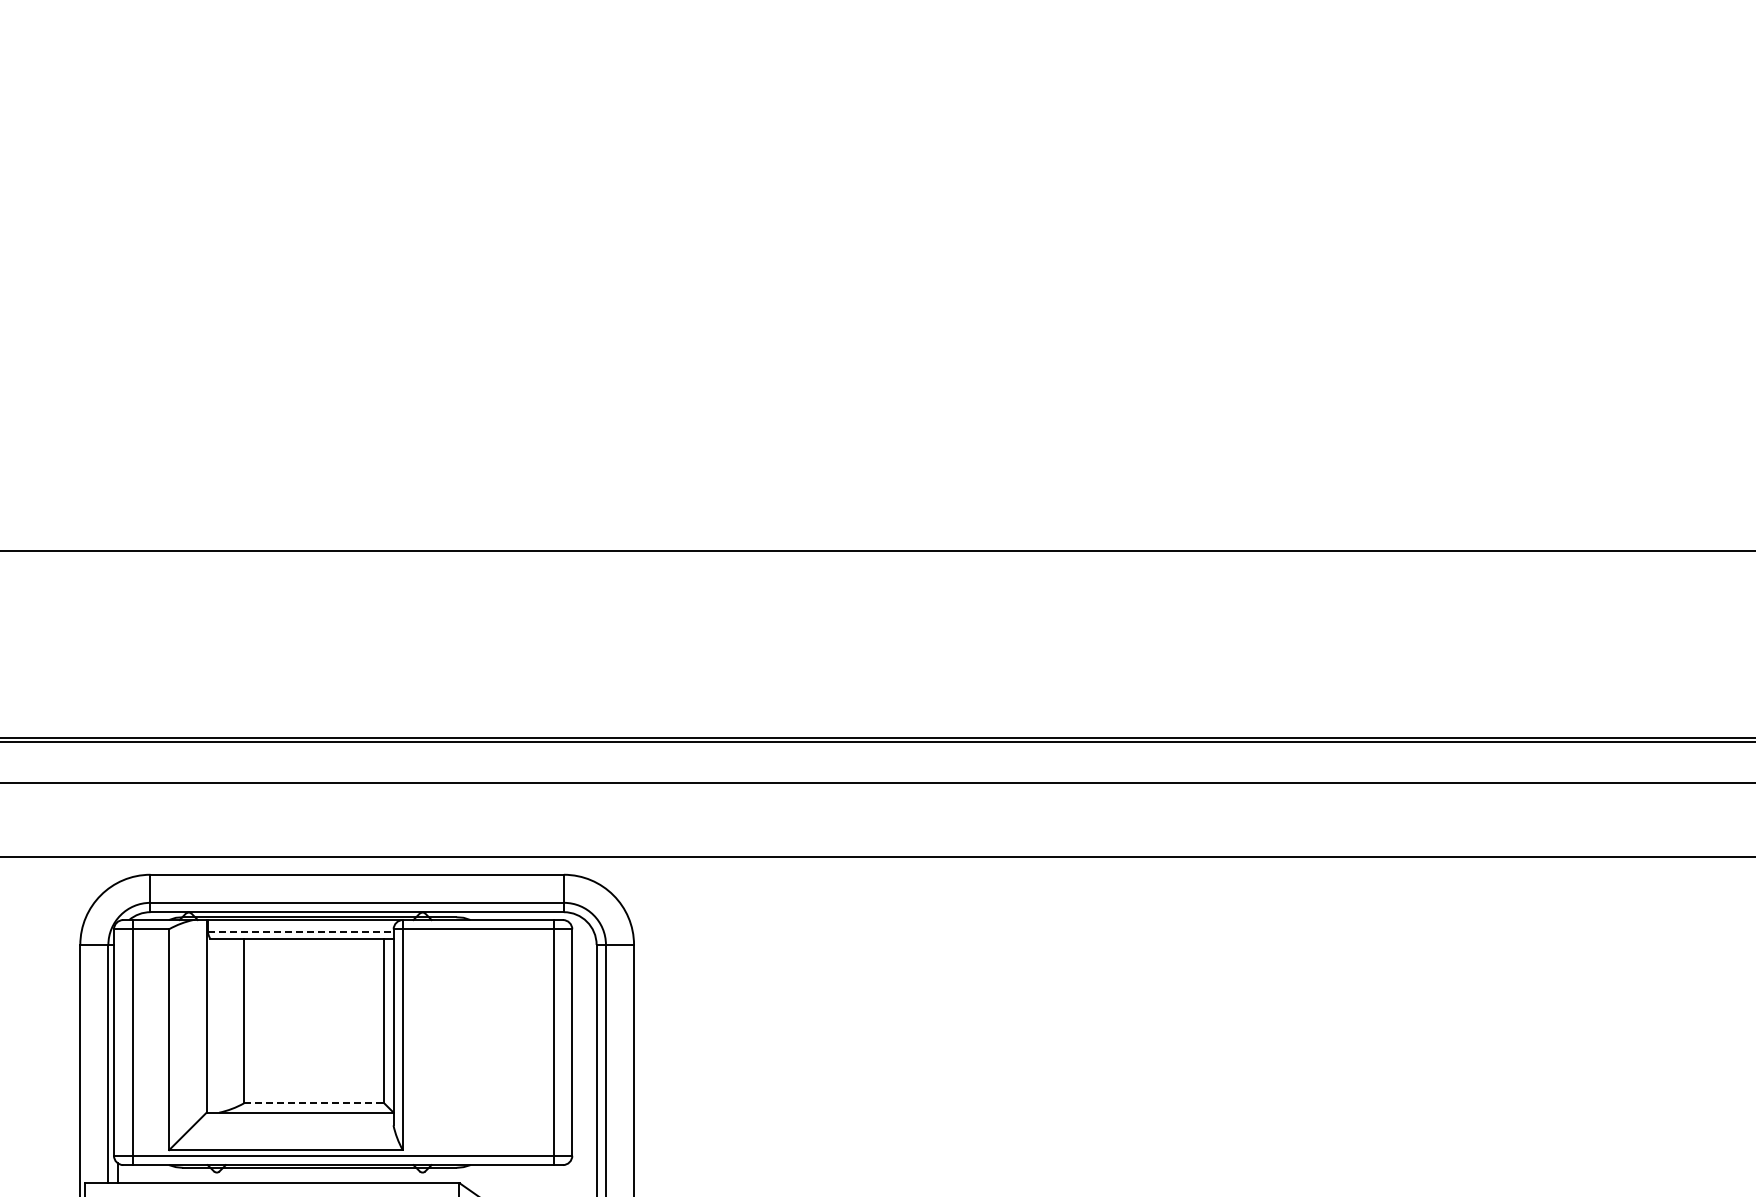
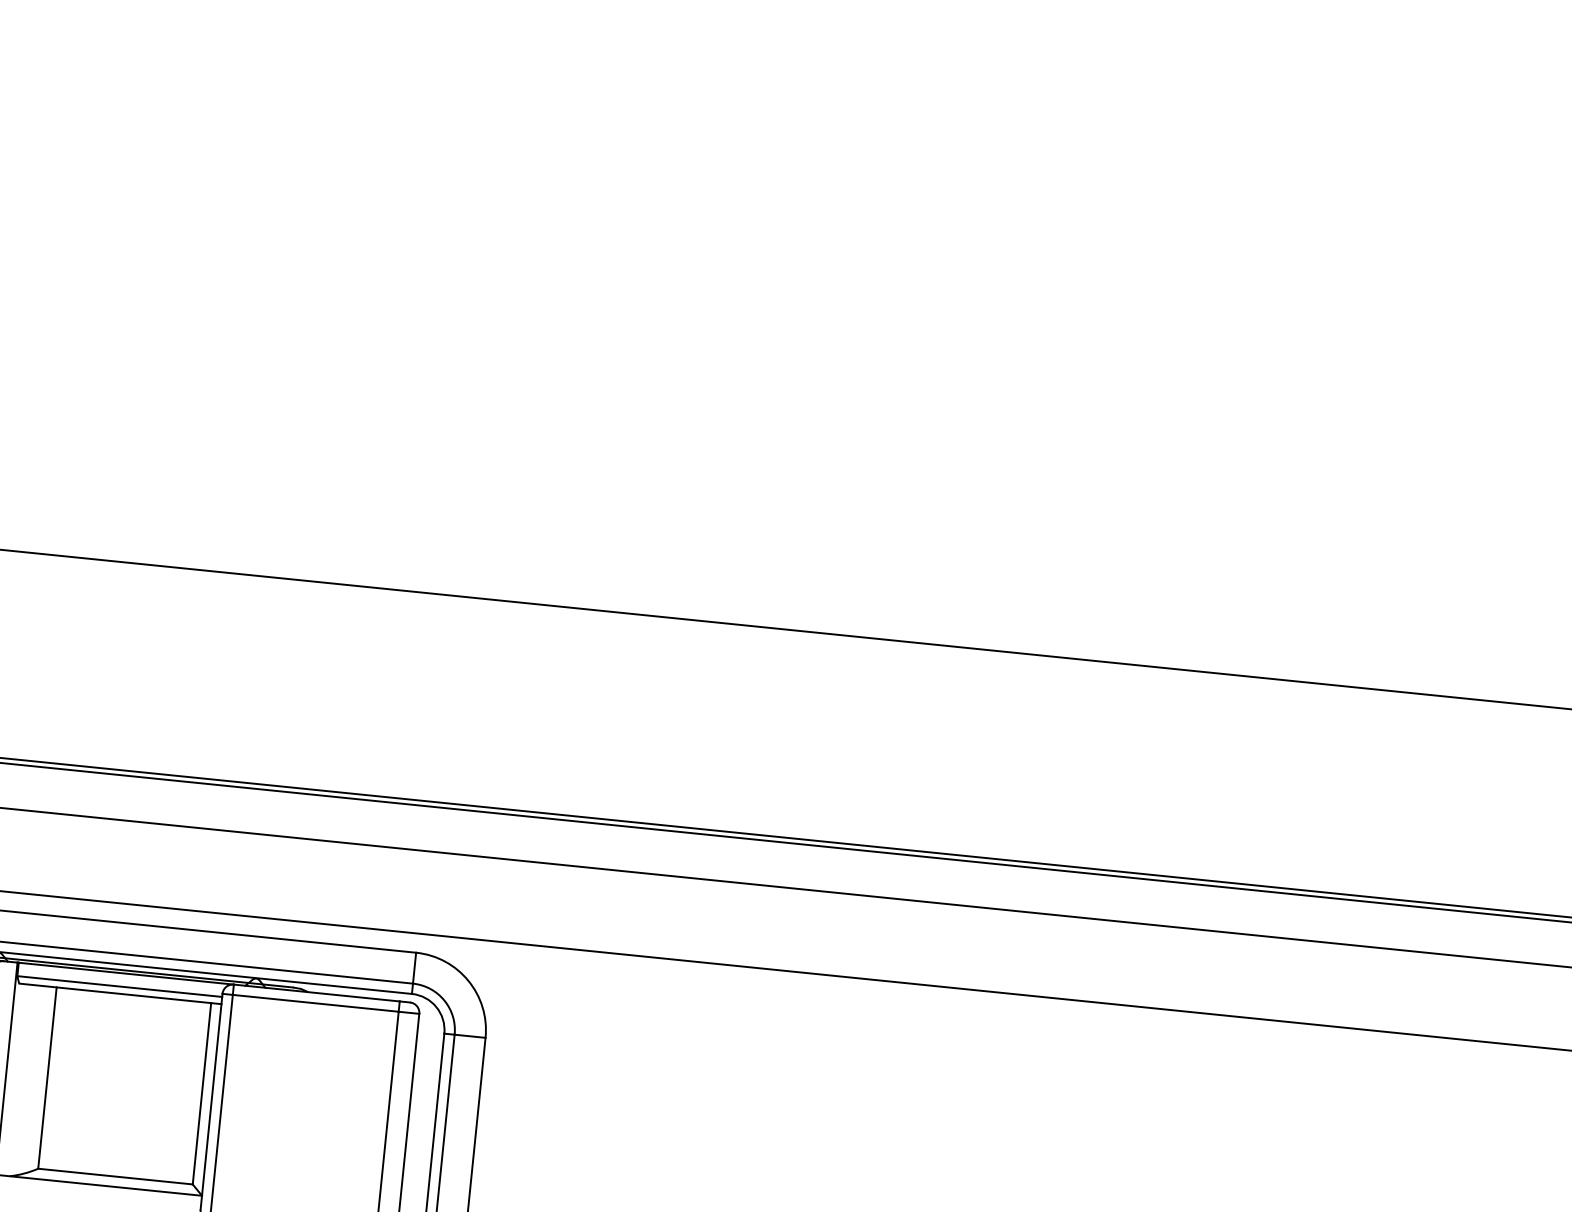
line: (300, 932) -> (119, 986), dashed -> solid
line: (314, 1103) -> (115, 1176), dashed -> solid

